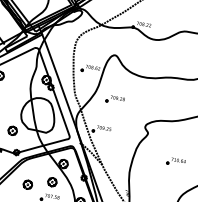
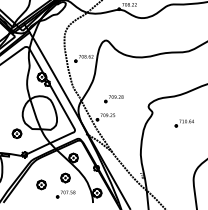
part: (114, 100) -> (113, 99), moved
part: (175, 161) -> (183, 123), moved

